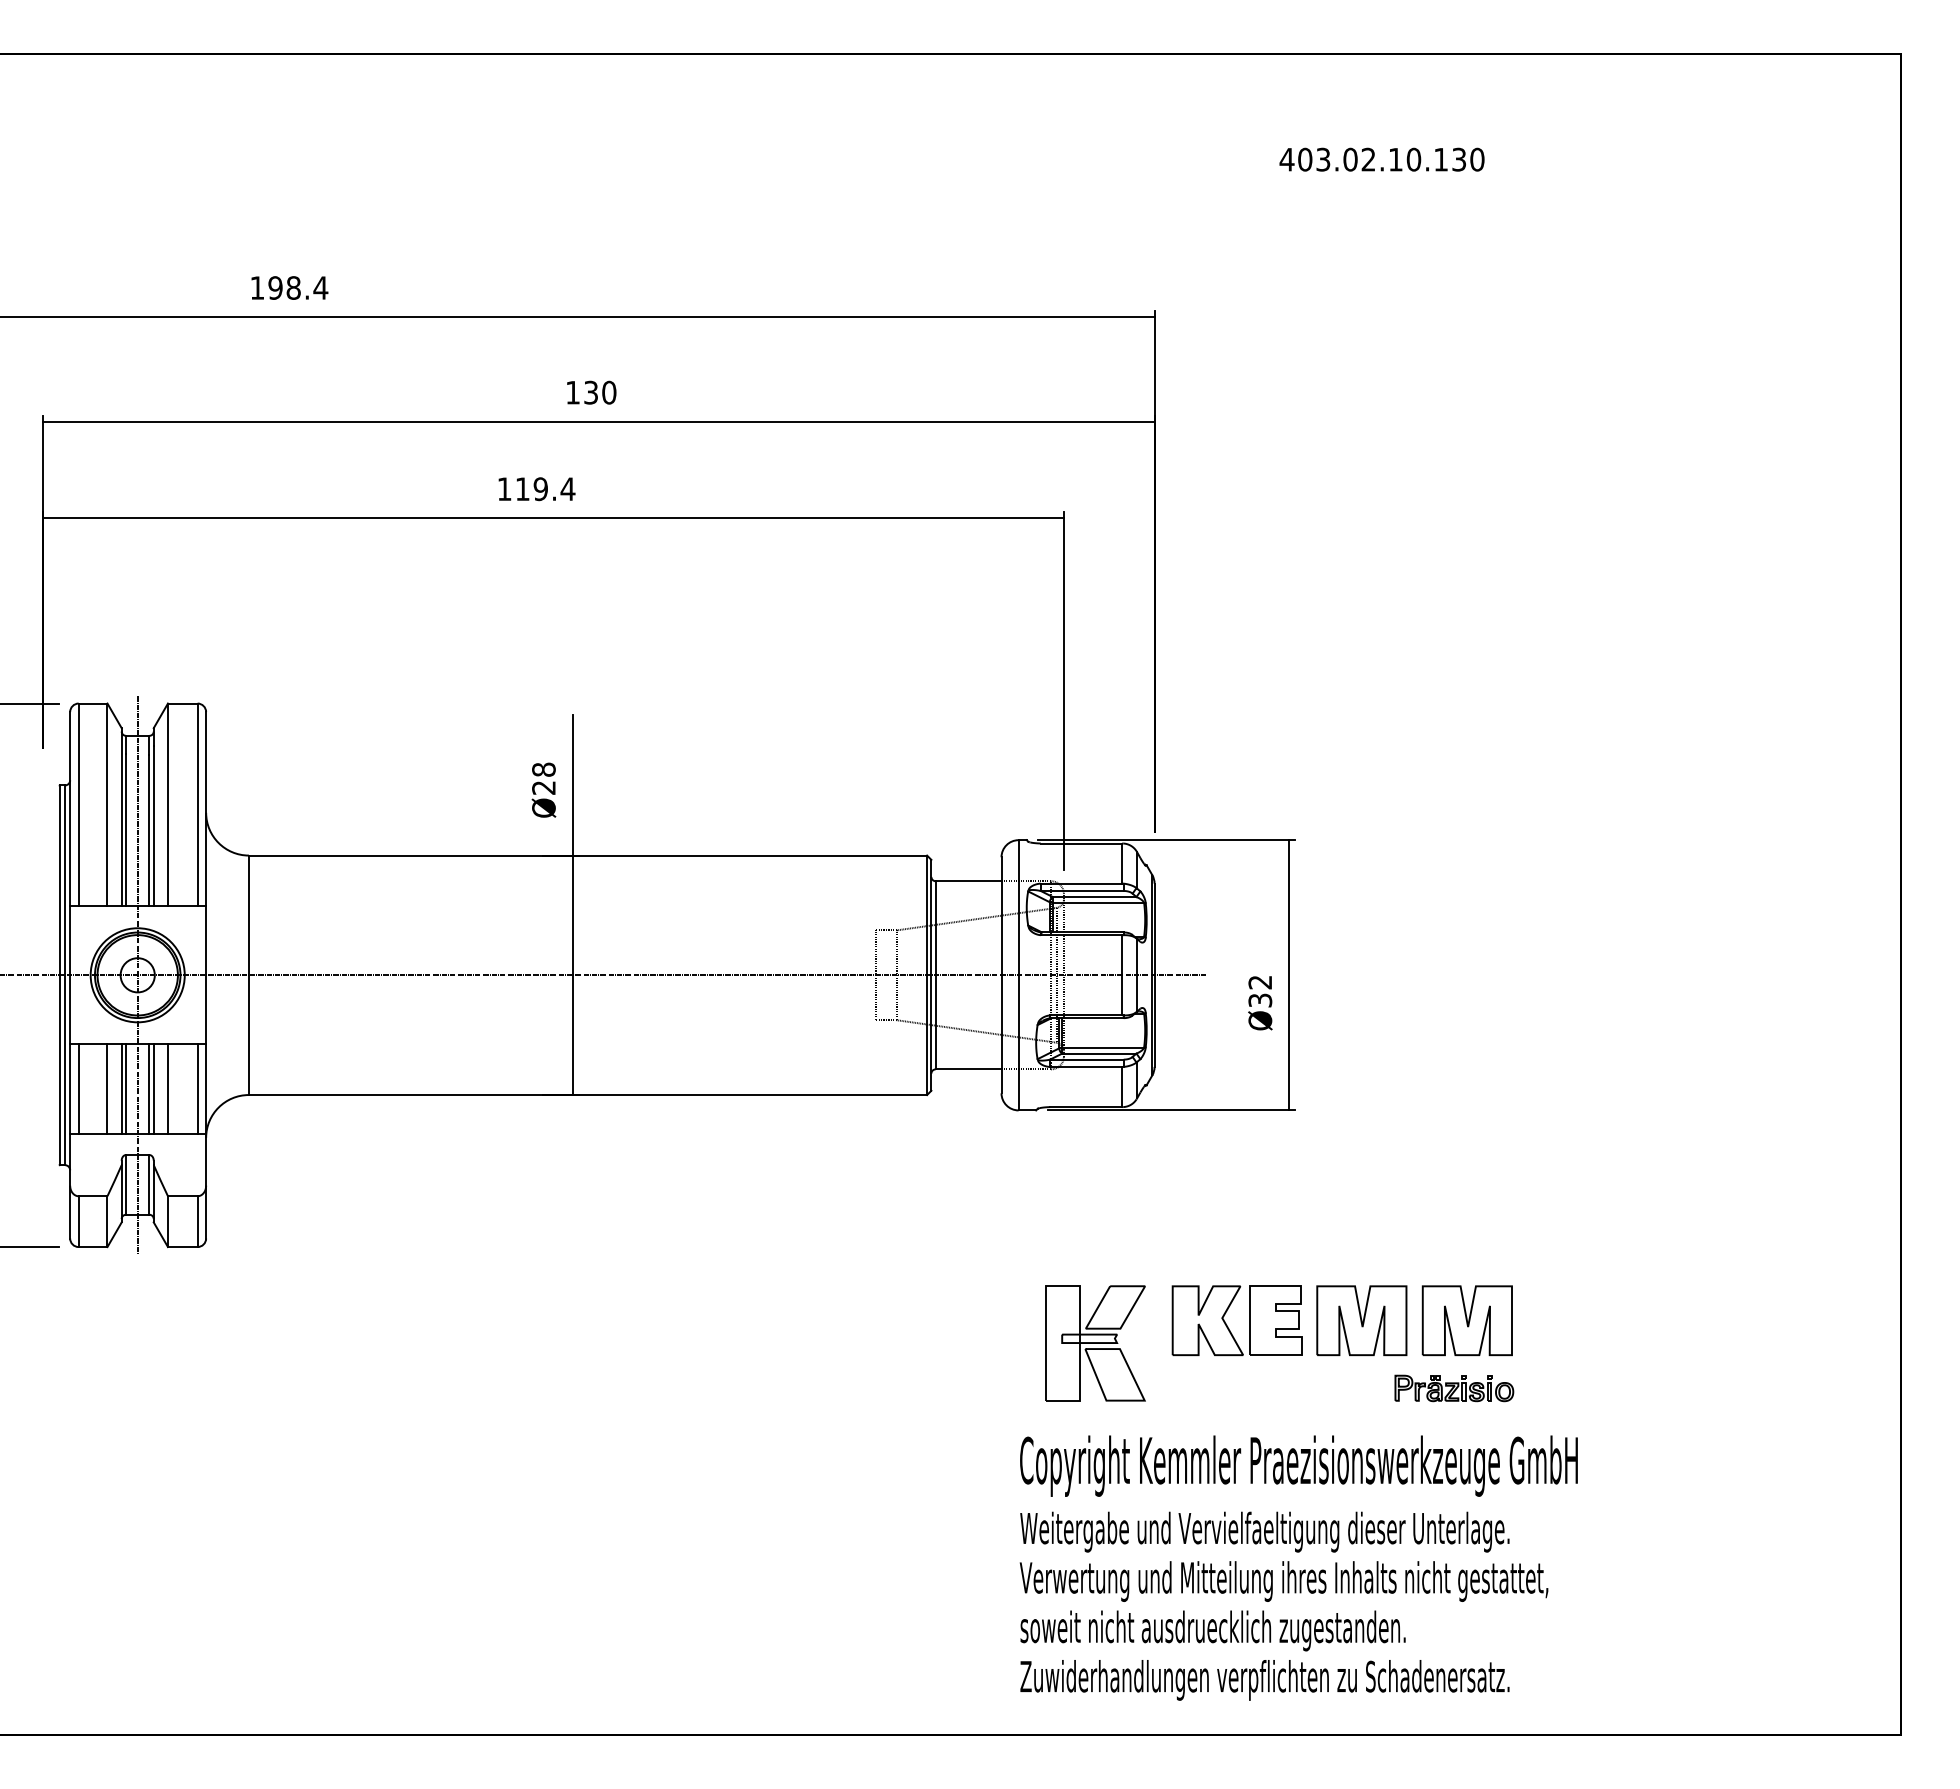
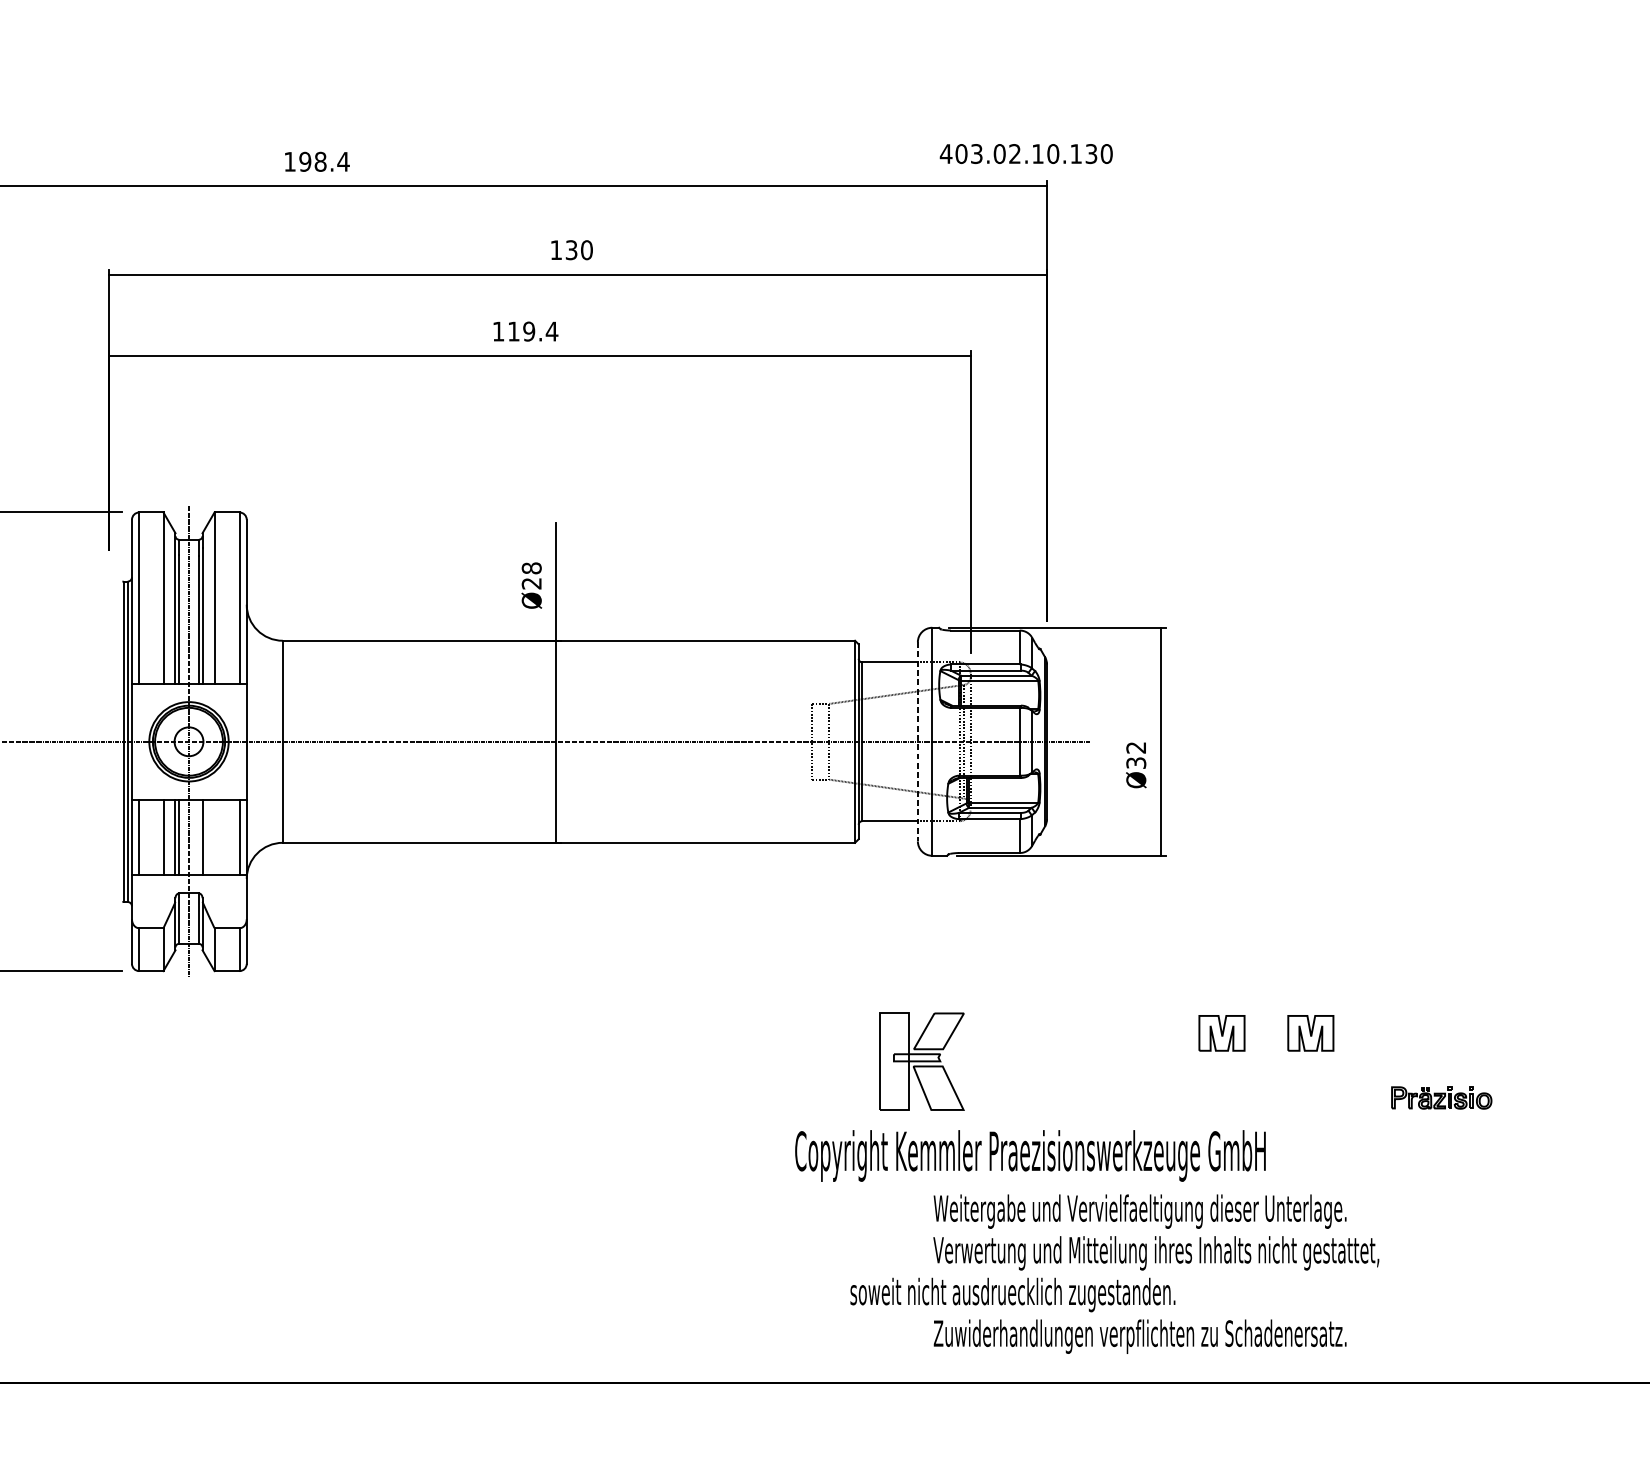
text: (1381, 159) -> (1025, 153), moved
line: (1001, 975) -> (917, 741), solid -> dashed
line: (149, 1088) -> (198, 837), removed
line: (167, 1088) -> (214, 837), removed
part: (1361, 1320) -> (1221, 1033), size x0.6
part: (1466, 1320) -> (1310, 1033), size x0.6
part: (1228, 1326) -> (1109, 1038), removed
part: (1095, 1343) -> (922, 1061), moved
part: (1454, 1388) -> (1441, 1098), moved
text: (1298, 1465) -> (1030, 1155), moved
text: (1212, 1630) -> (1012, 1294), moved

